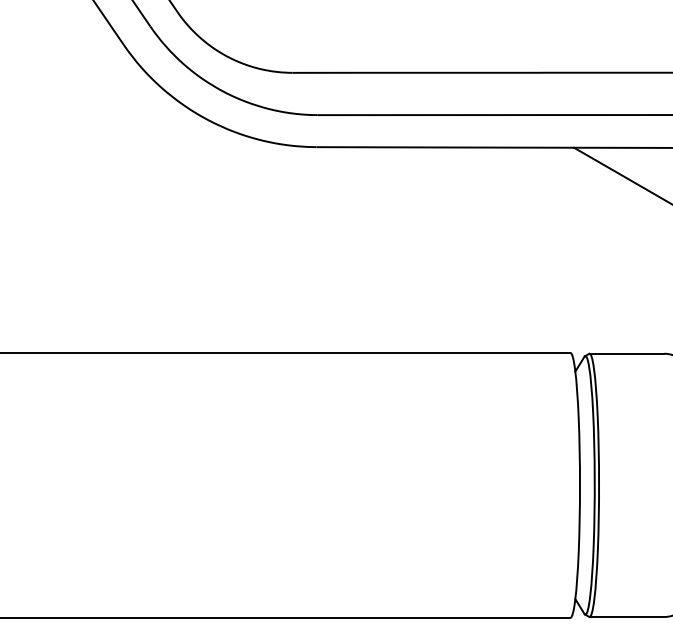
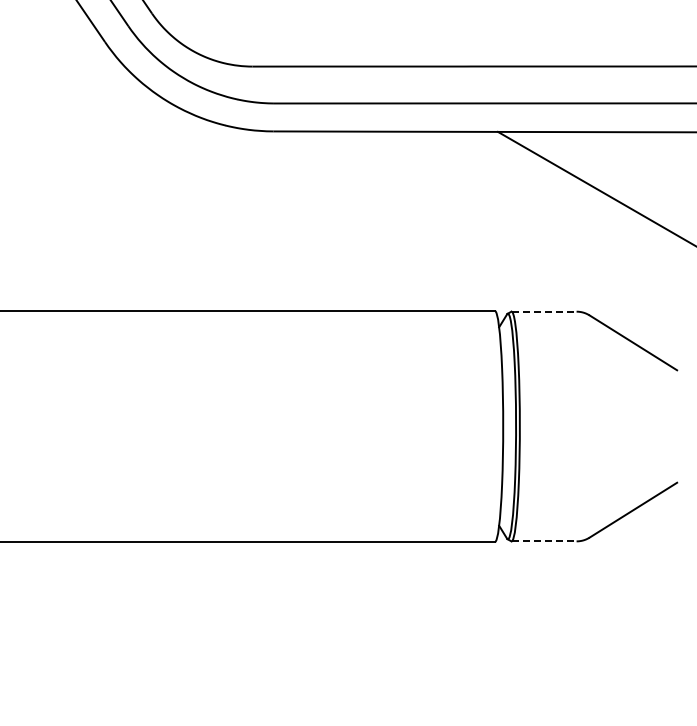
line: (627, 353) -> (544, 311), solid -> dashed
line: (627, 617) -> (544, 541), solid -> dashed

